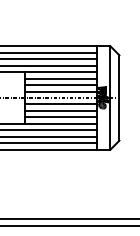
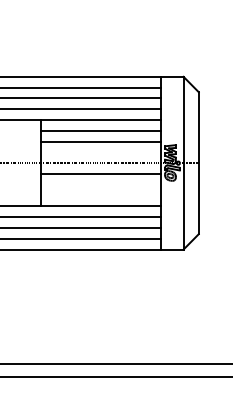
line: (60, 91) -> (100, 152), removed
line: (60, 110) -> (100, 184), removed
line: (60, 117) -> (100, 195), removed

